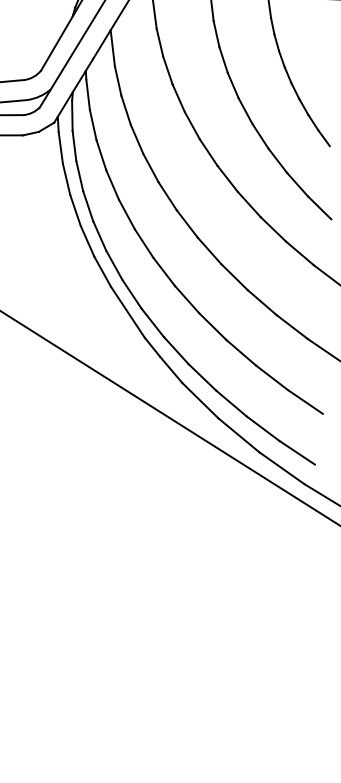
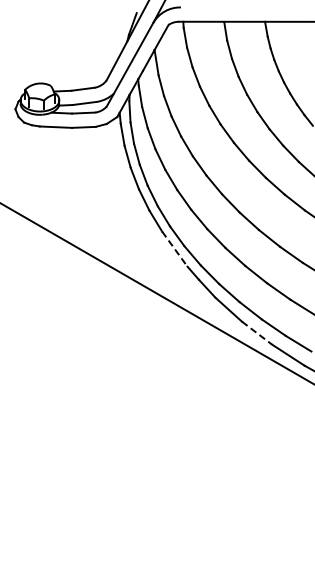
line: (127, 312) -> (174, 249), solid -> dashed
line: (238, 436) -> (256, 333), solid -> dashed

